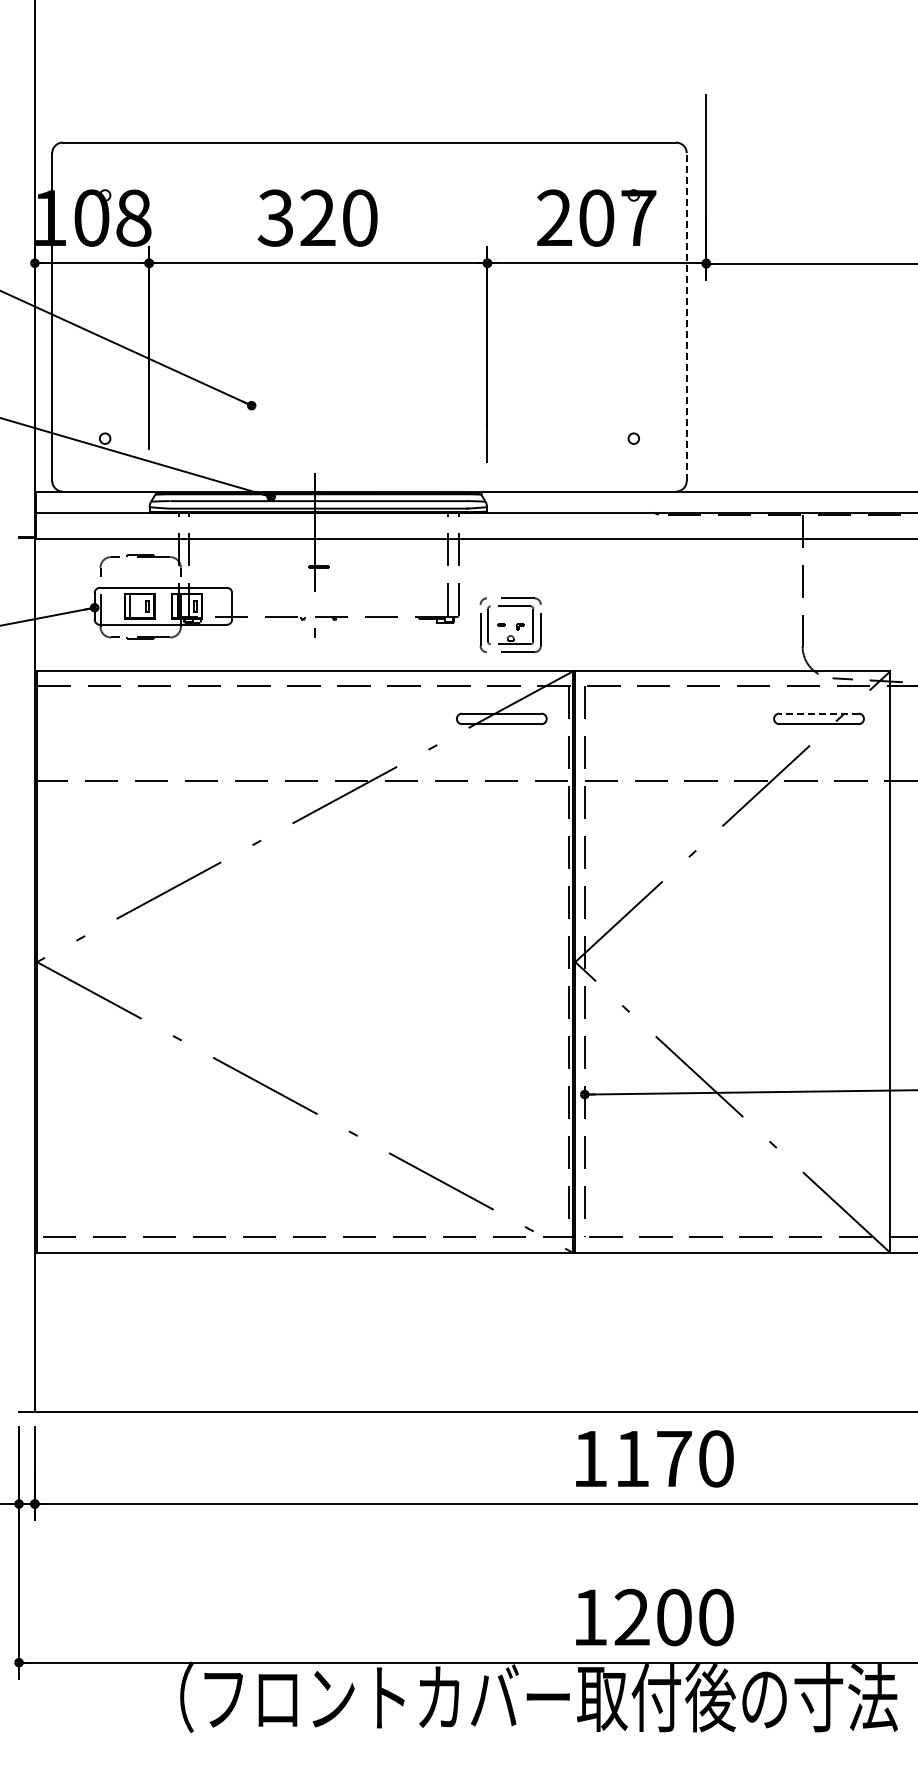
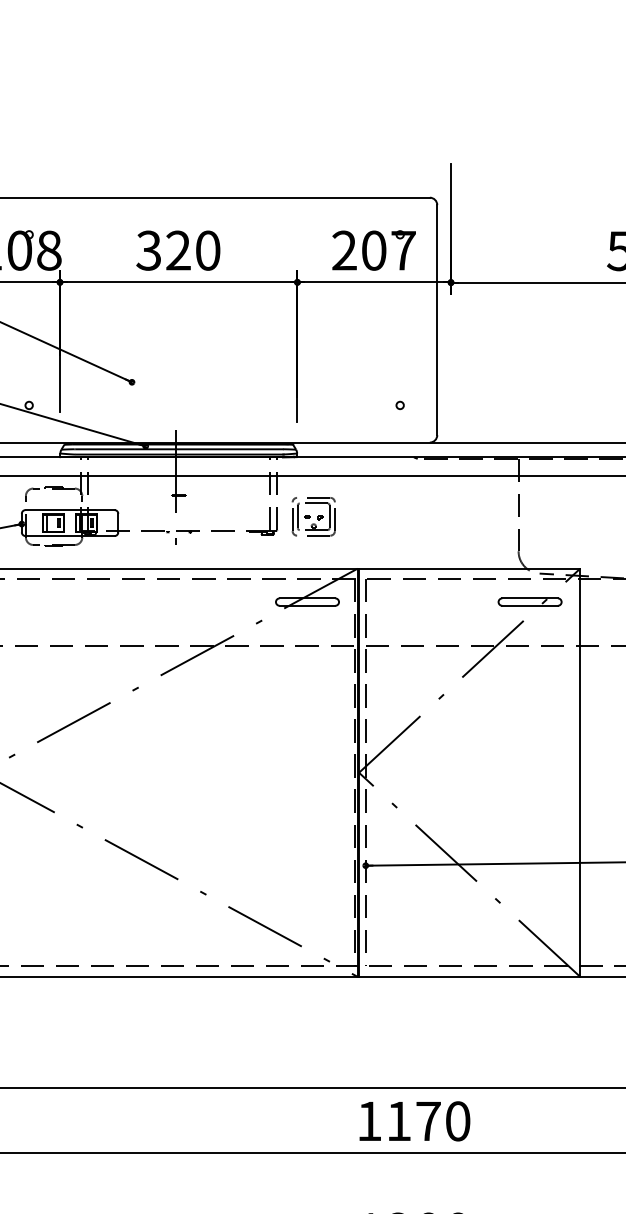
line: (686, 317) -> (437, 320), dashed -> solid
part: (510, 625) -> (313, 516), moved
line: (819, 713) -> (530, 598), dashed -> solid

